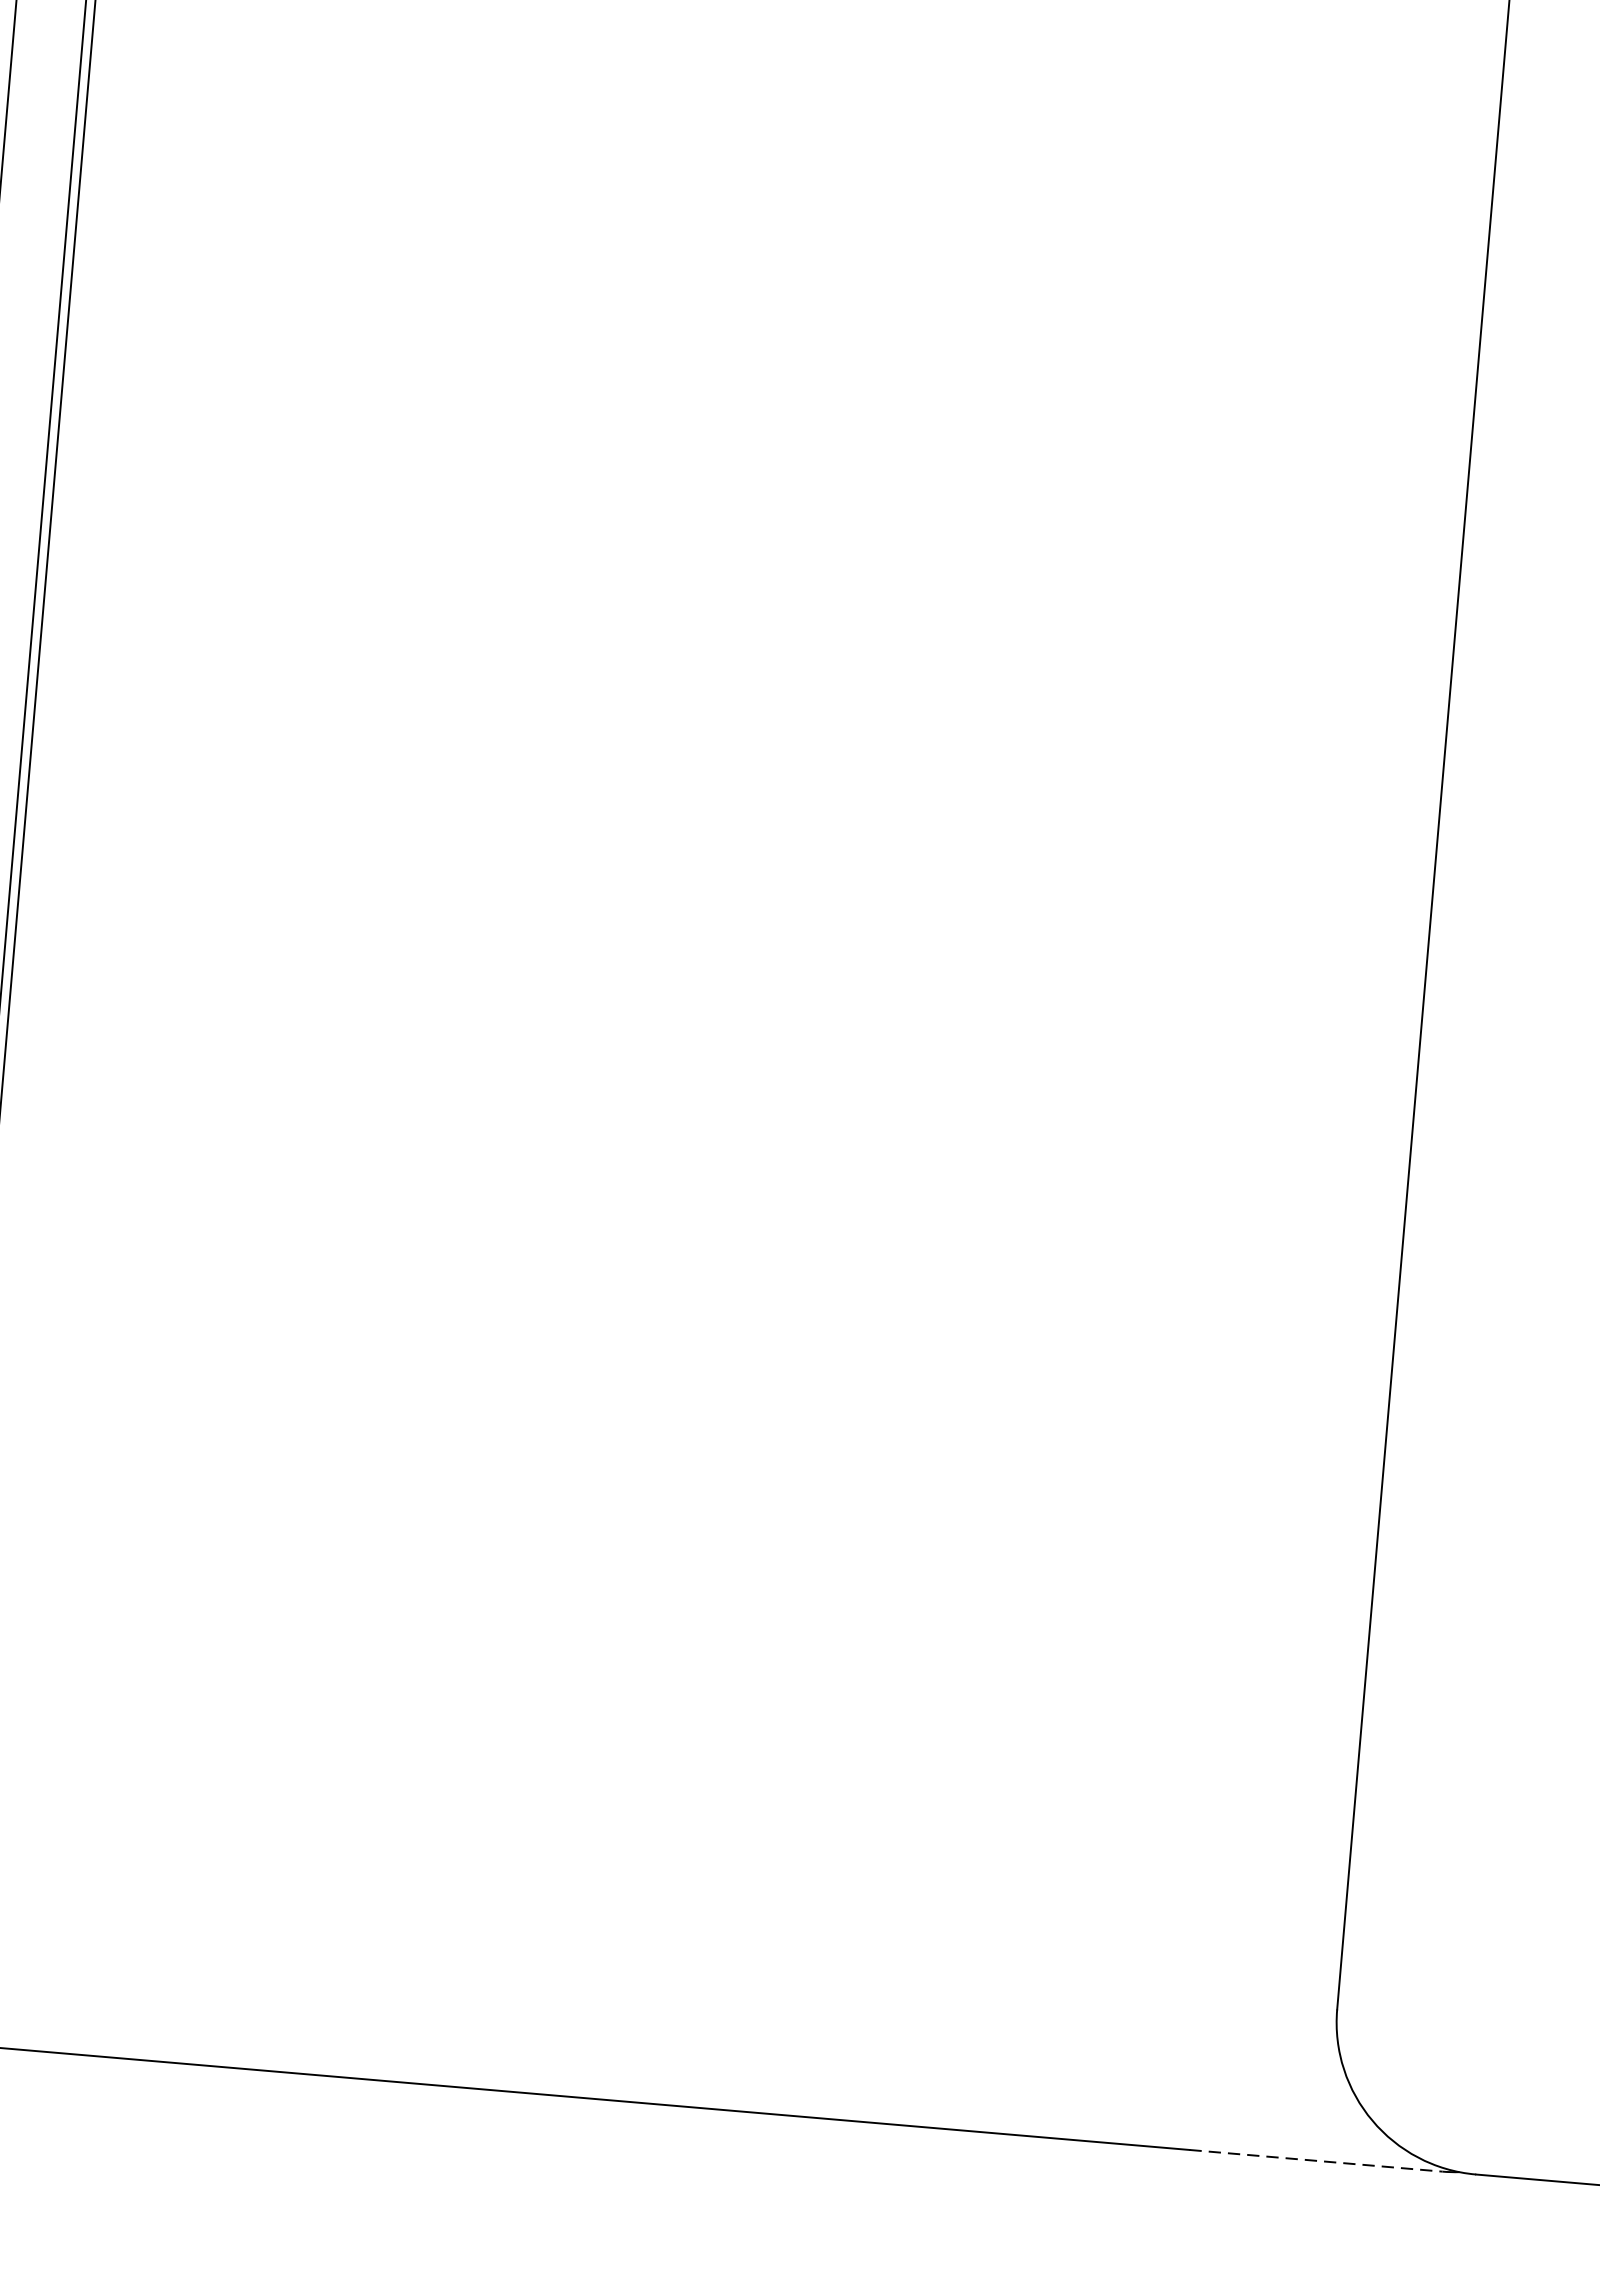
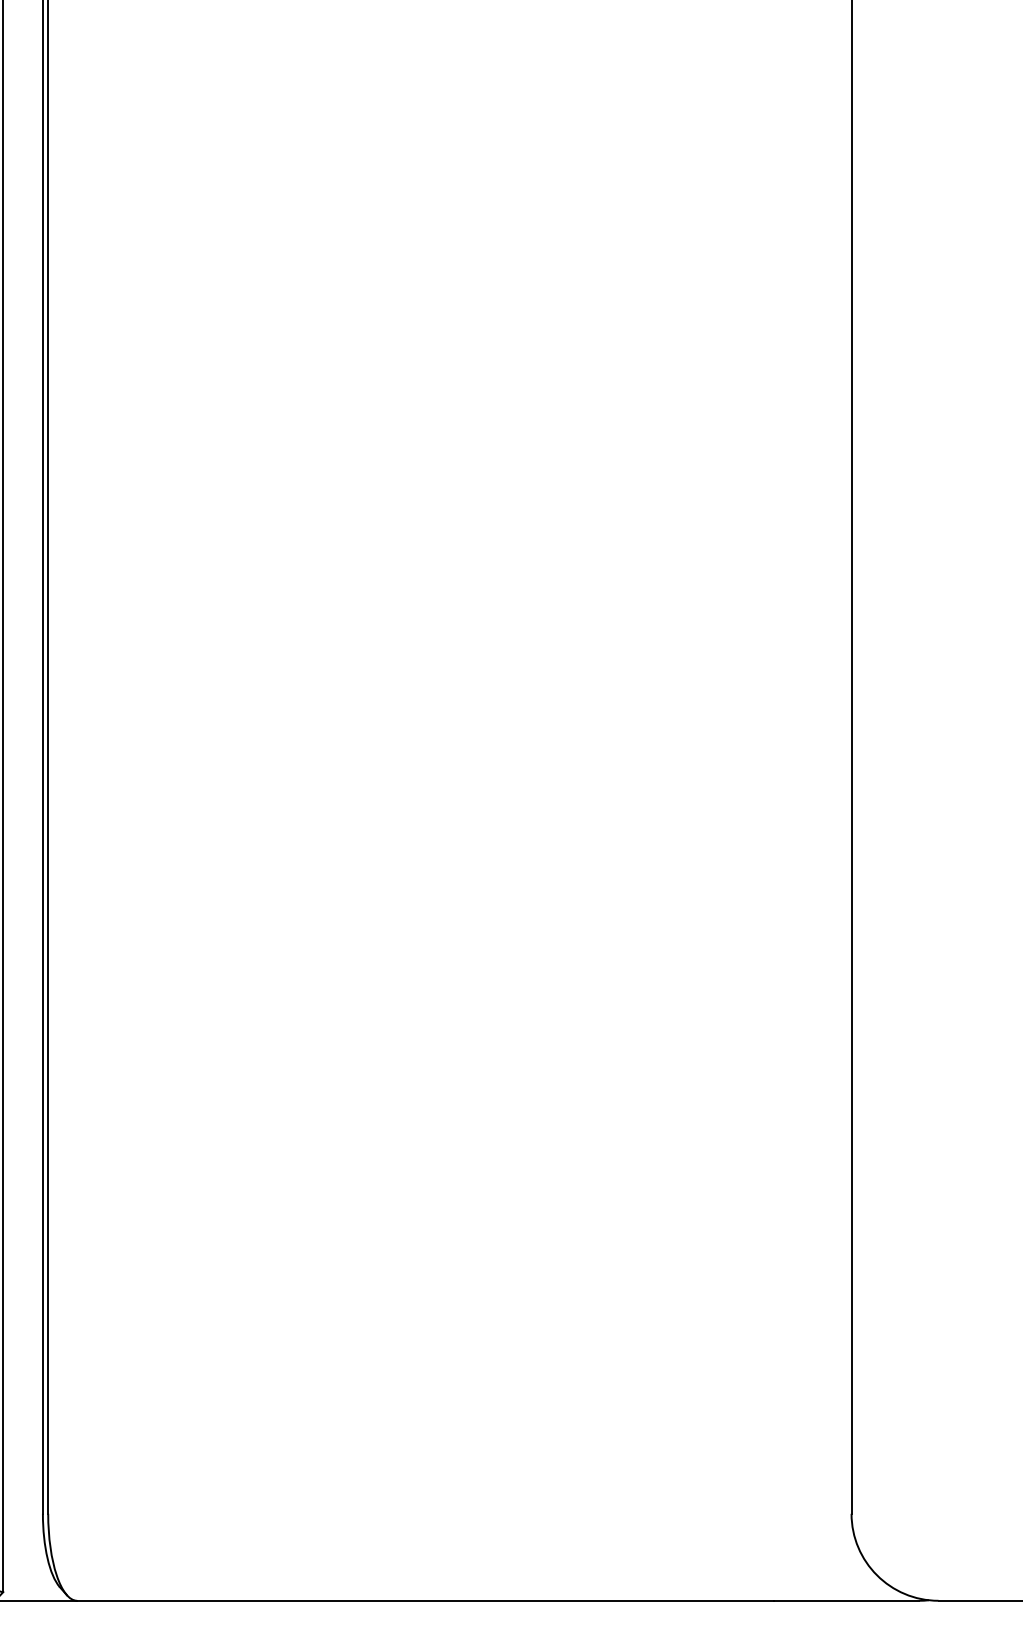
line: (1317, 2160) -> (847, 1600), dashed -> solid

